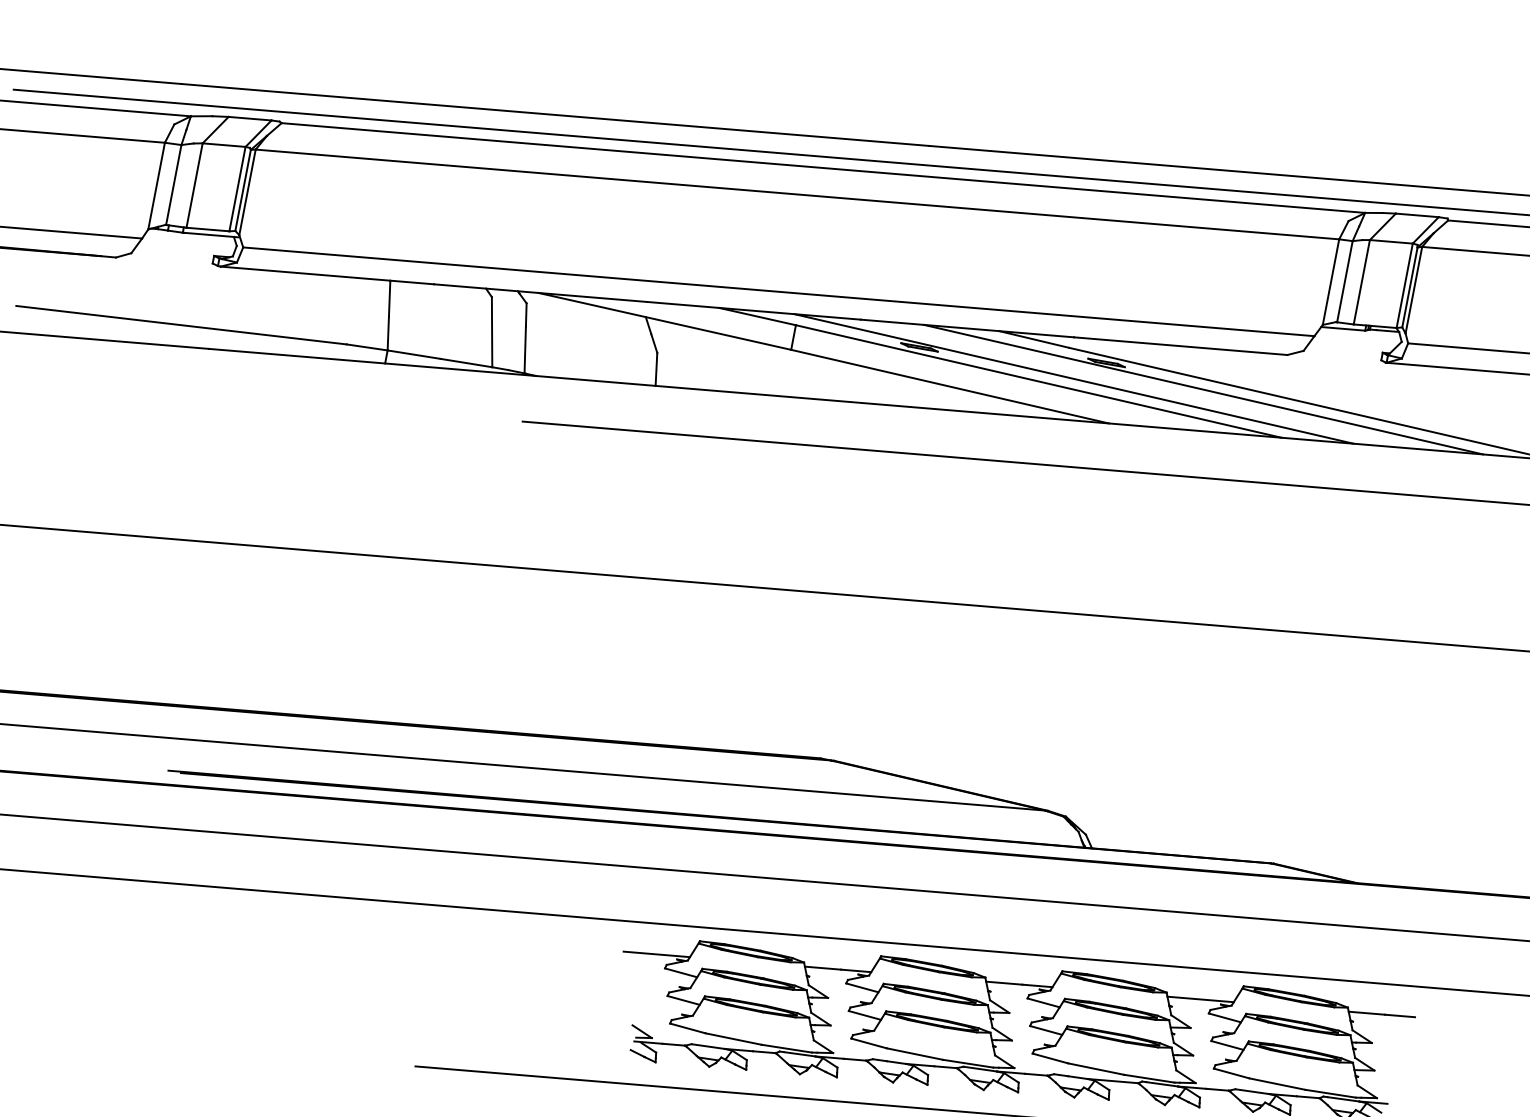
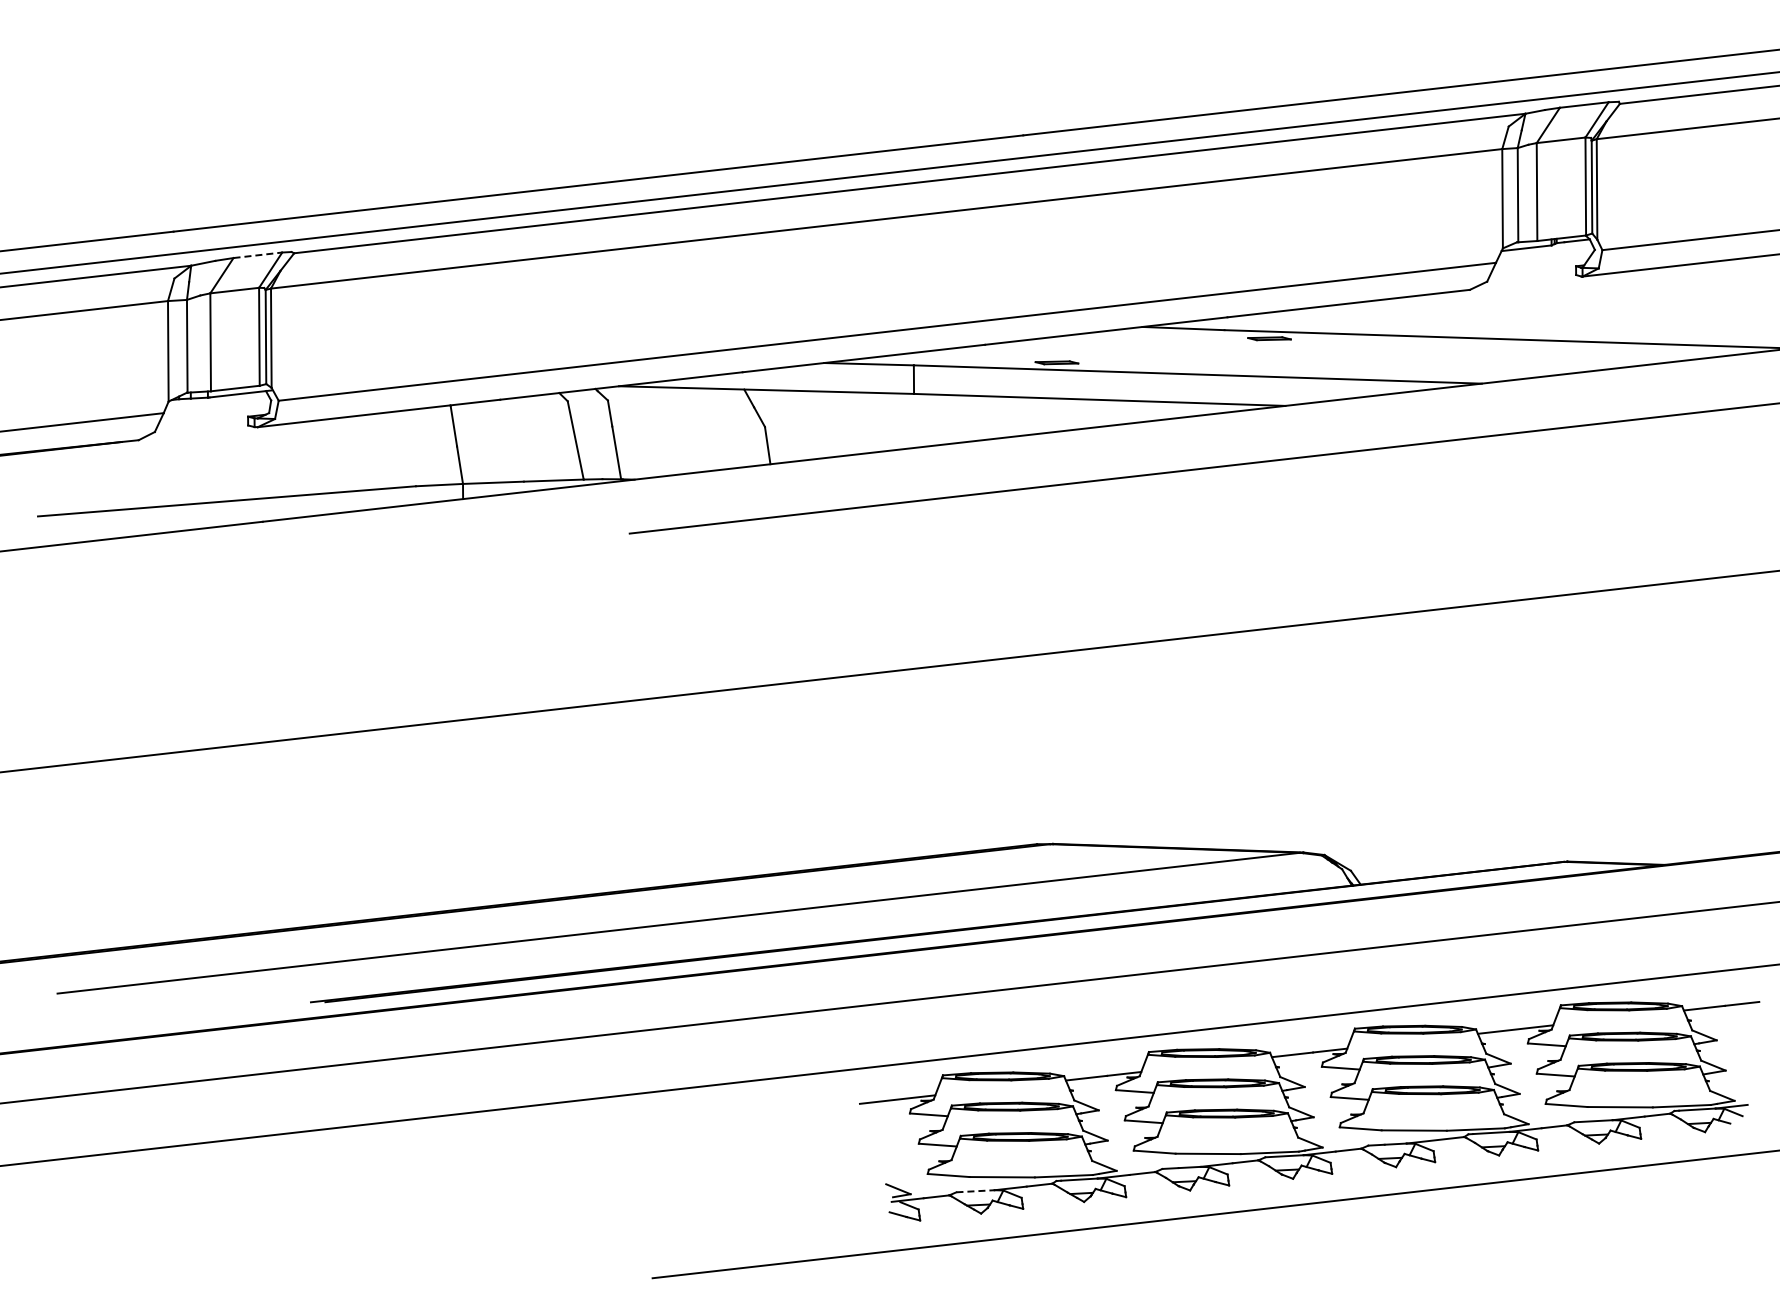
line: (249, 118) -> (257, 255), solid -> dashed
line: (1073, 378) -> (1236, 363), removed
line: (1203, 389) -> (1383, 346), removed
line: (709, 1046) -> (976, 1191), solid -> dashed

